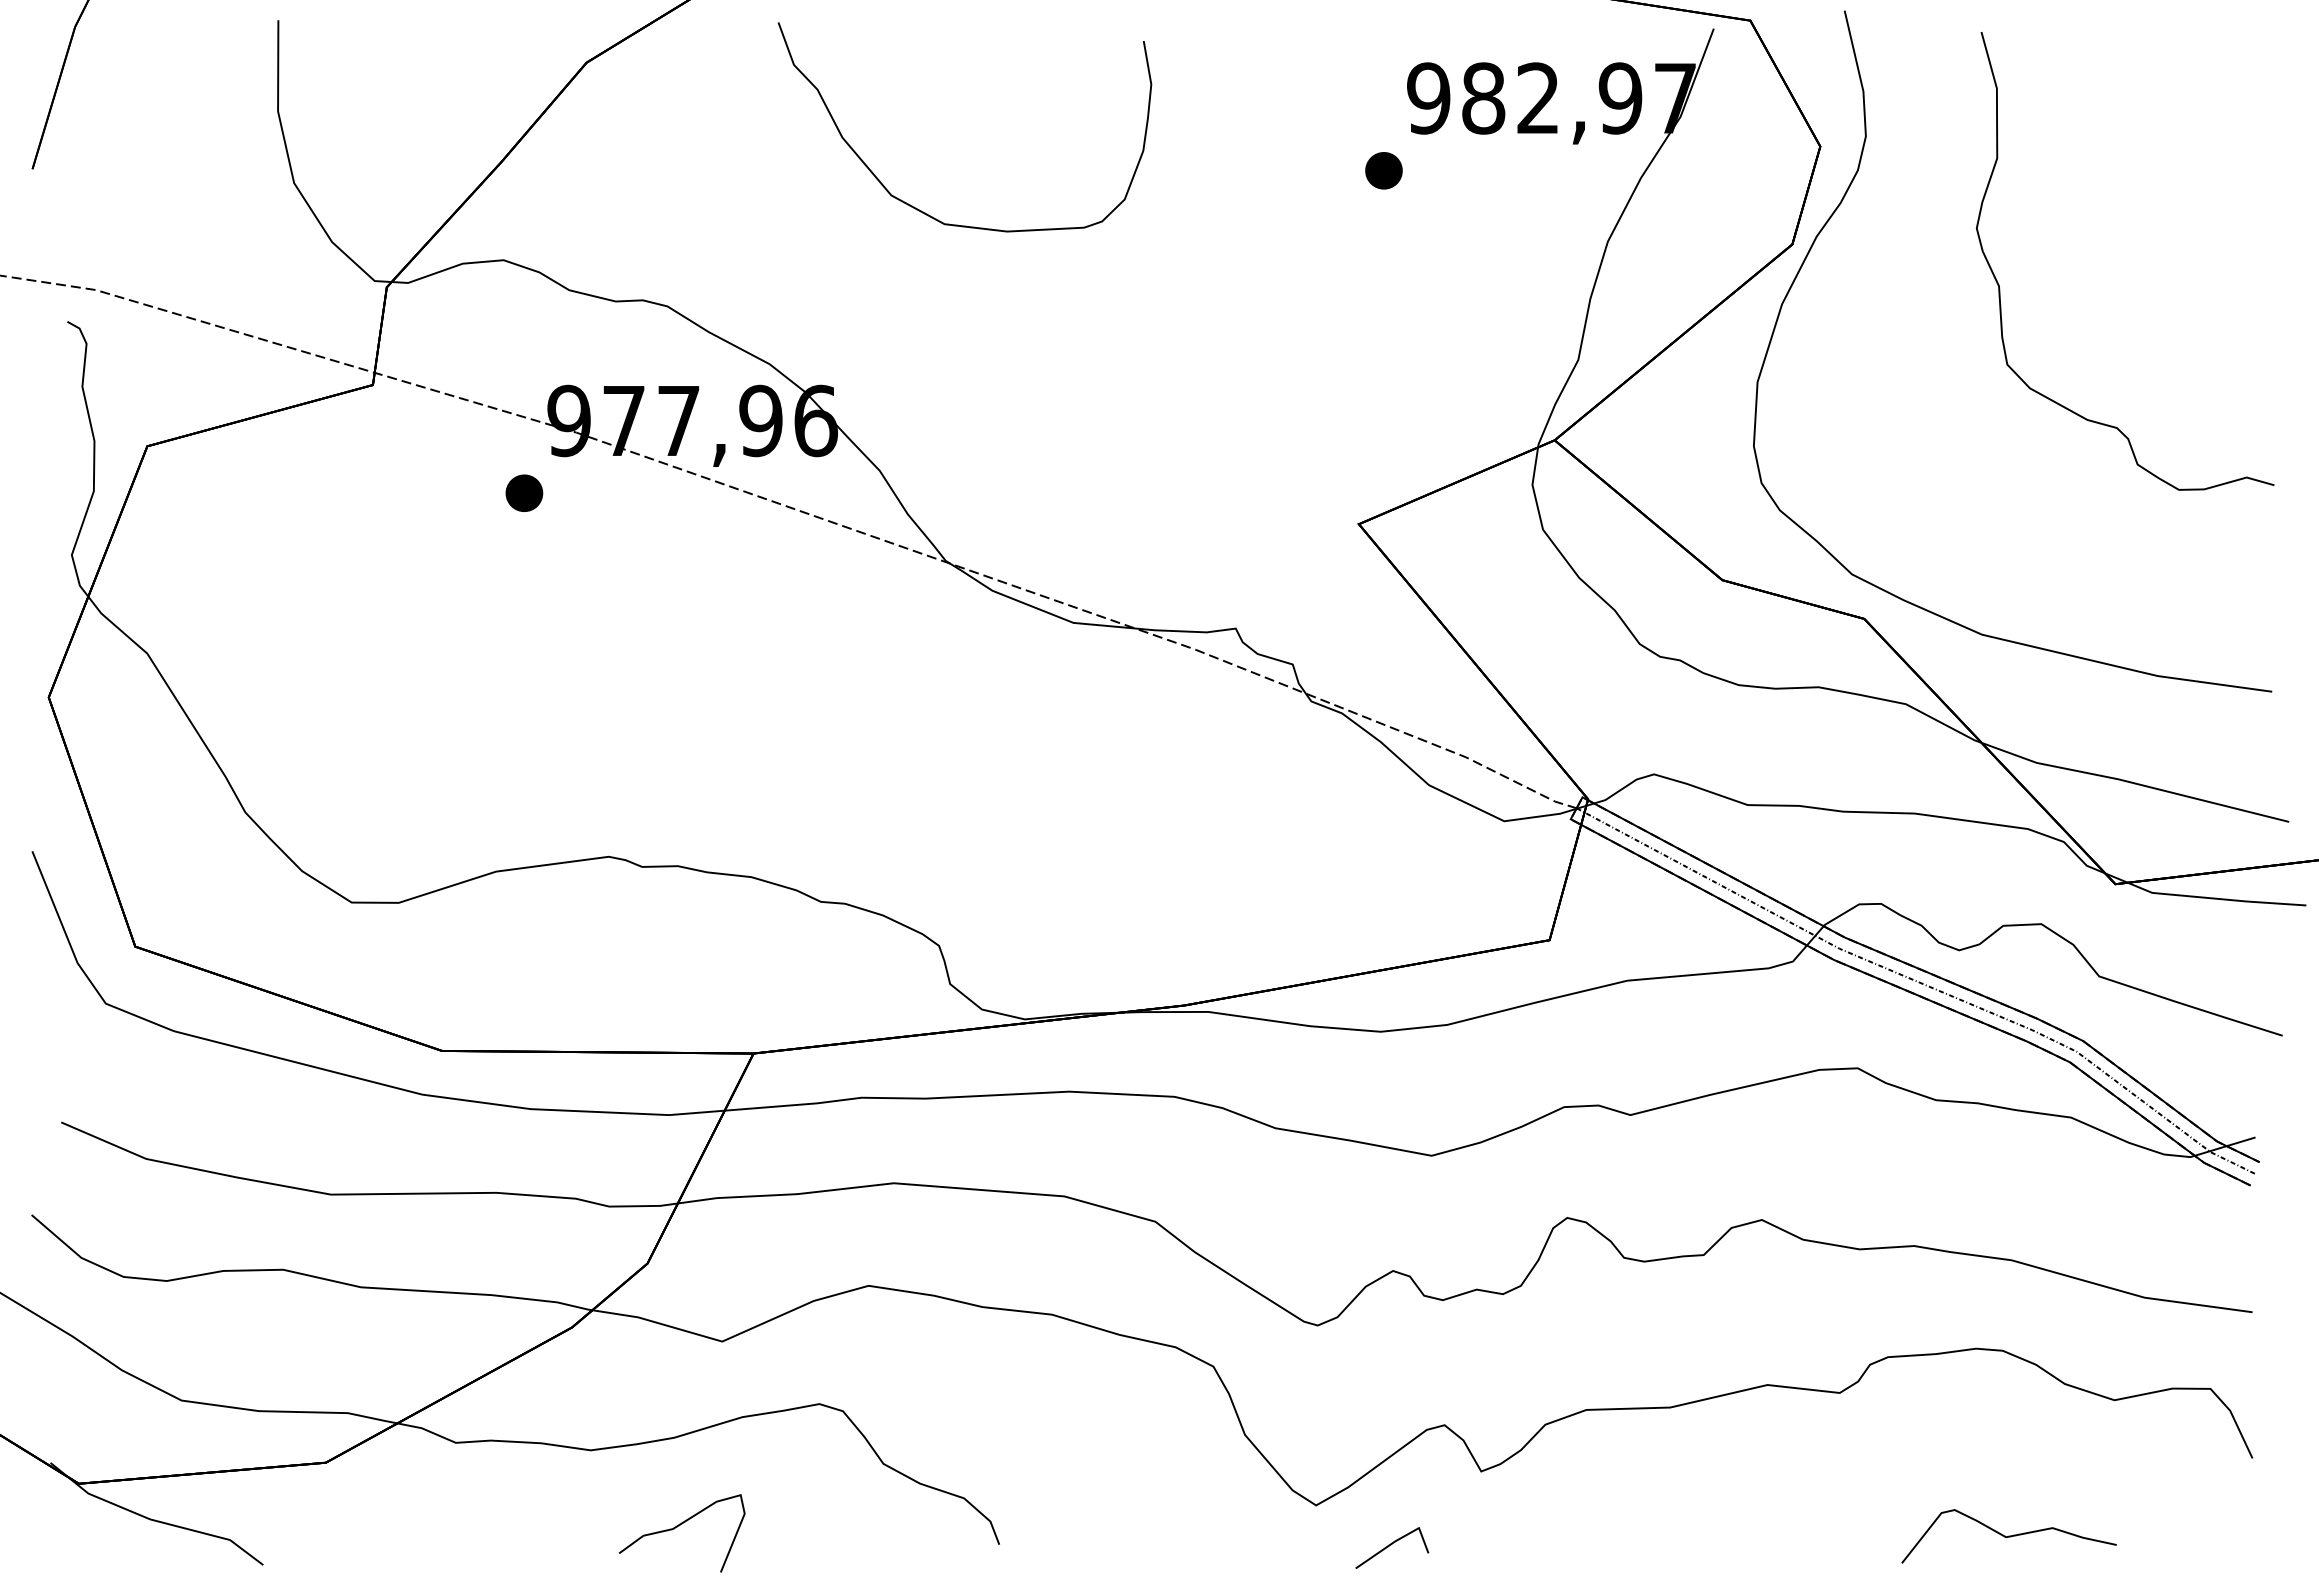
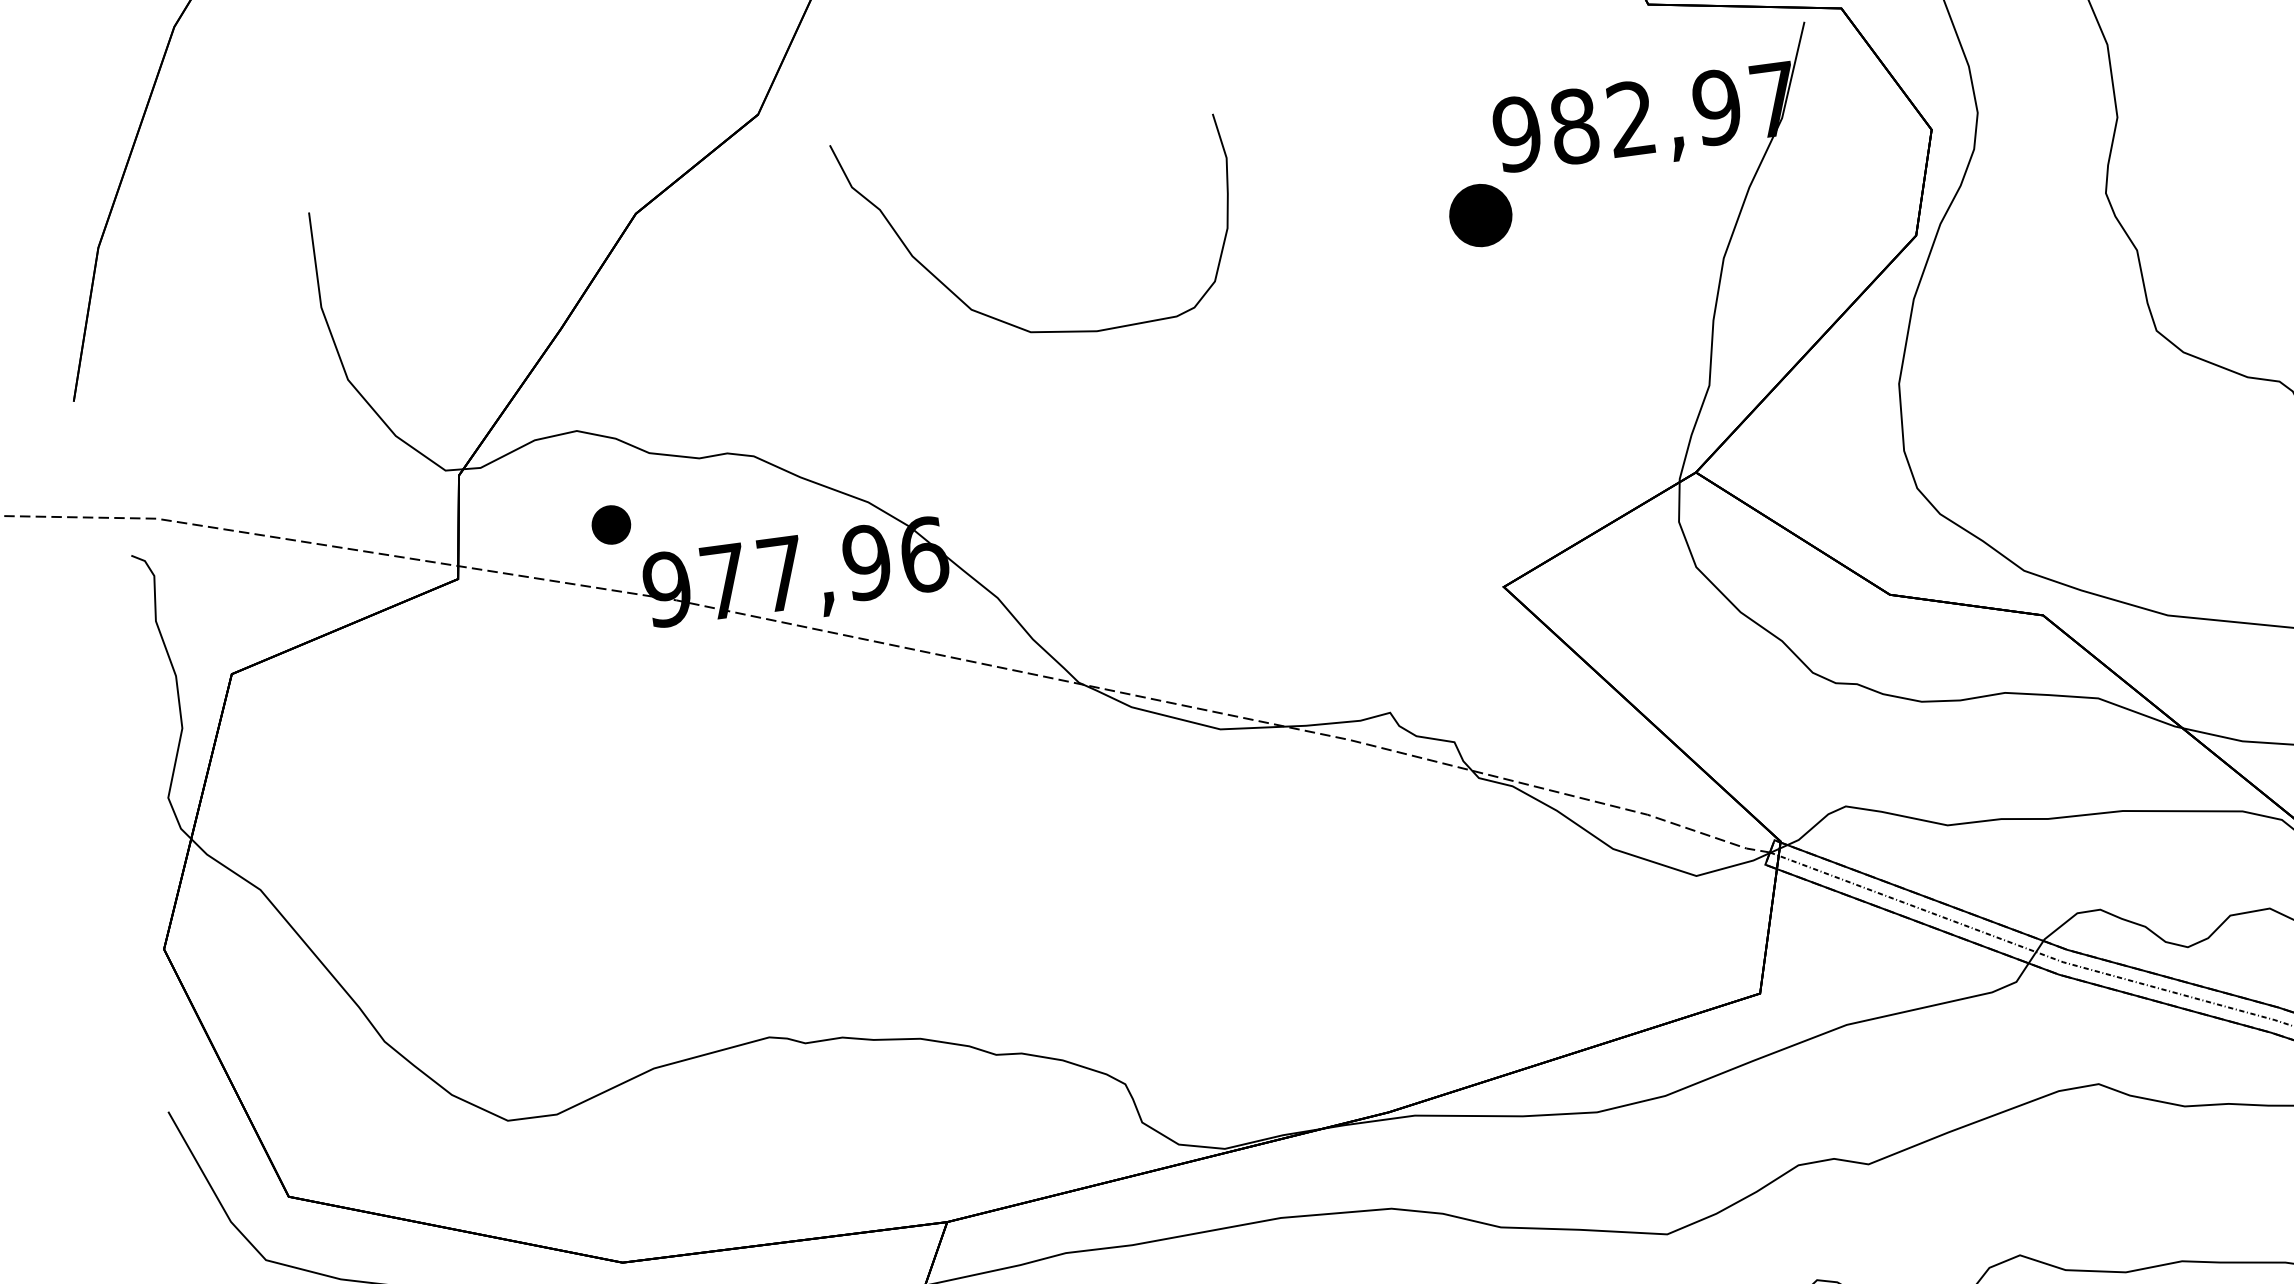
part: (1383, 170) -> (1480, 215), size x1.6
part: (524, 492) -> (611, 524), moved

